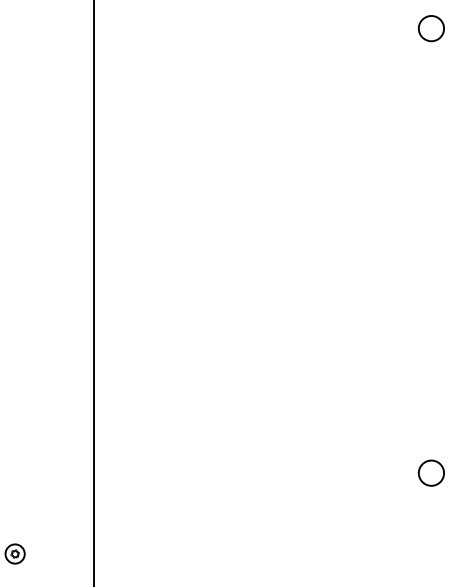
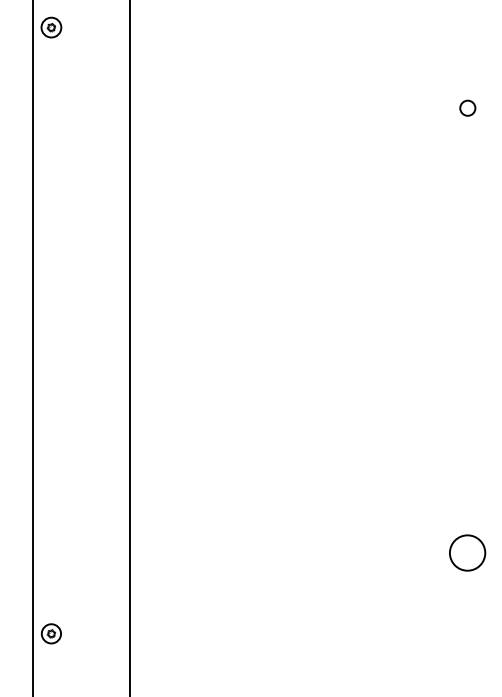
circle: (431, 27) -> (467, 107), size x0.6
circle: (431, 472) -> (467, 552), size x1.4

